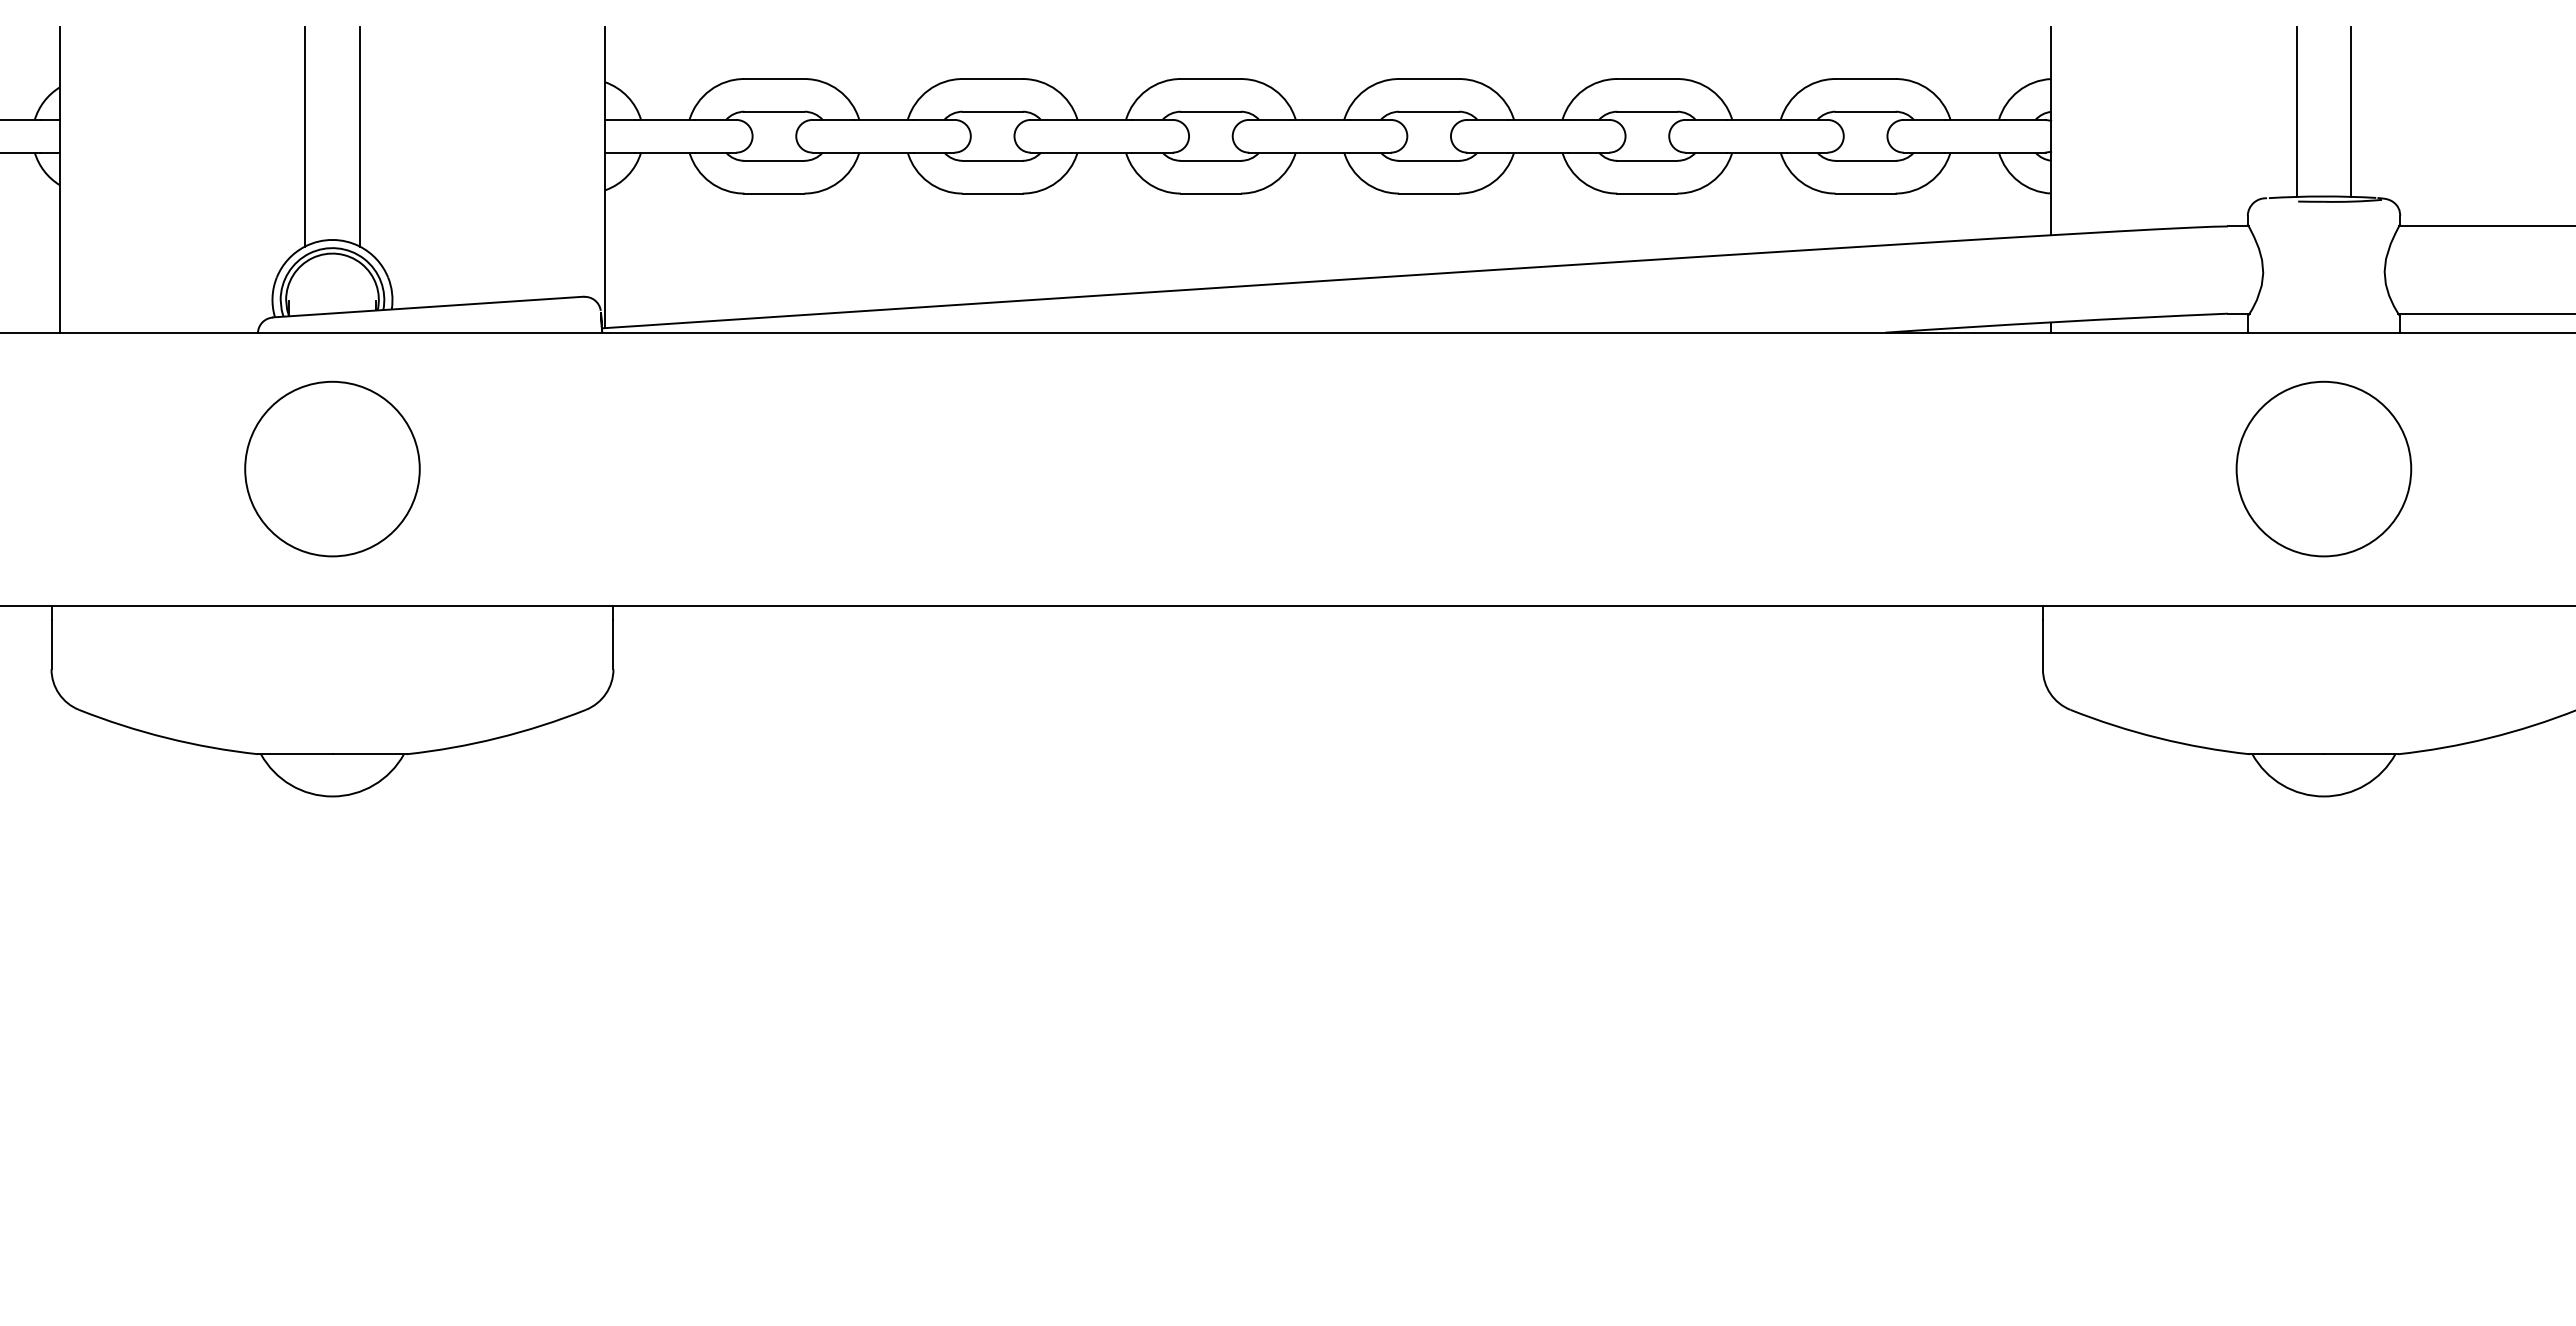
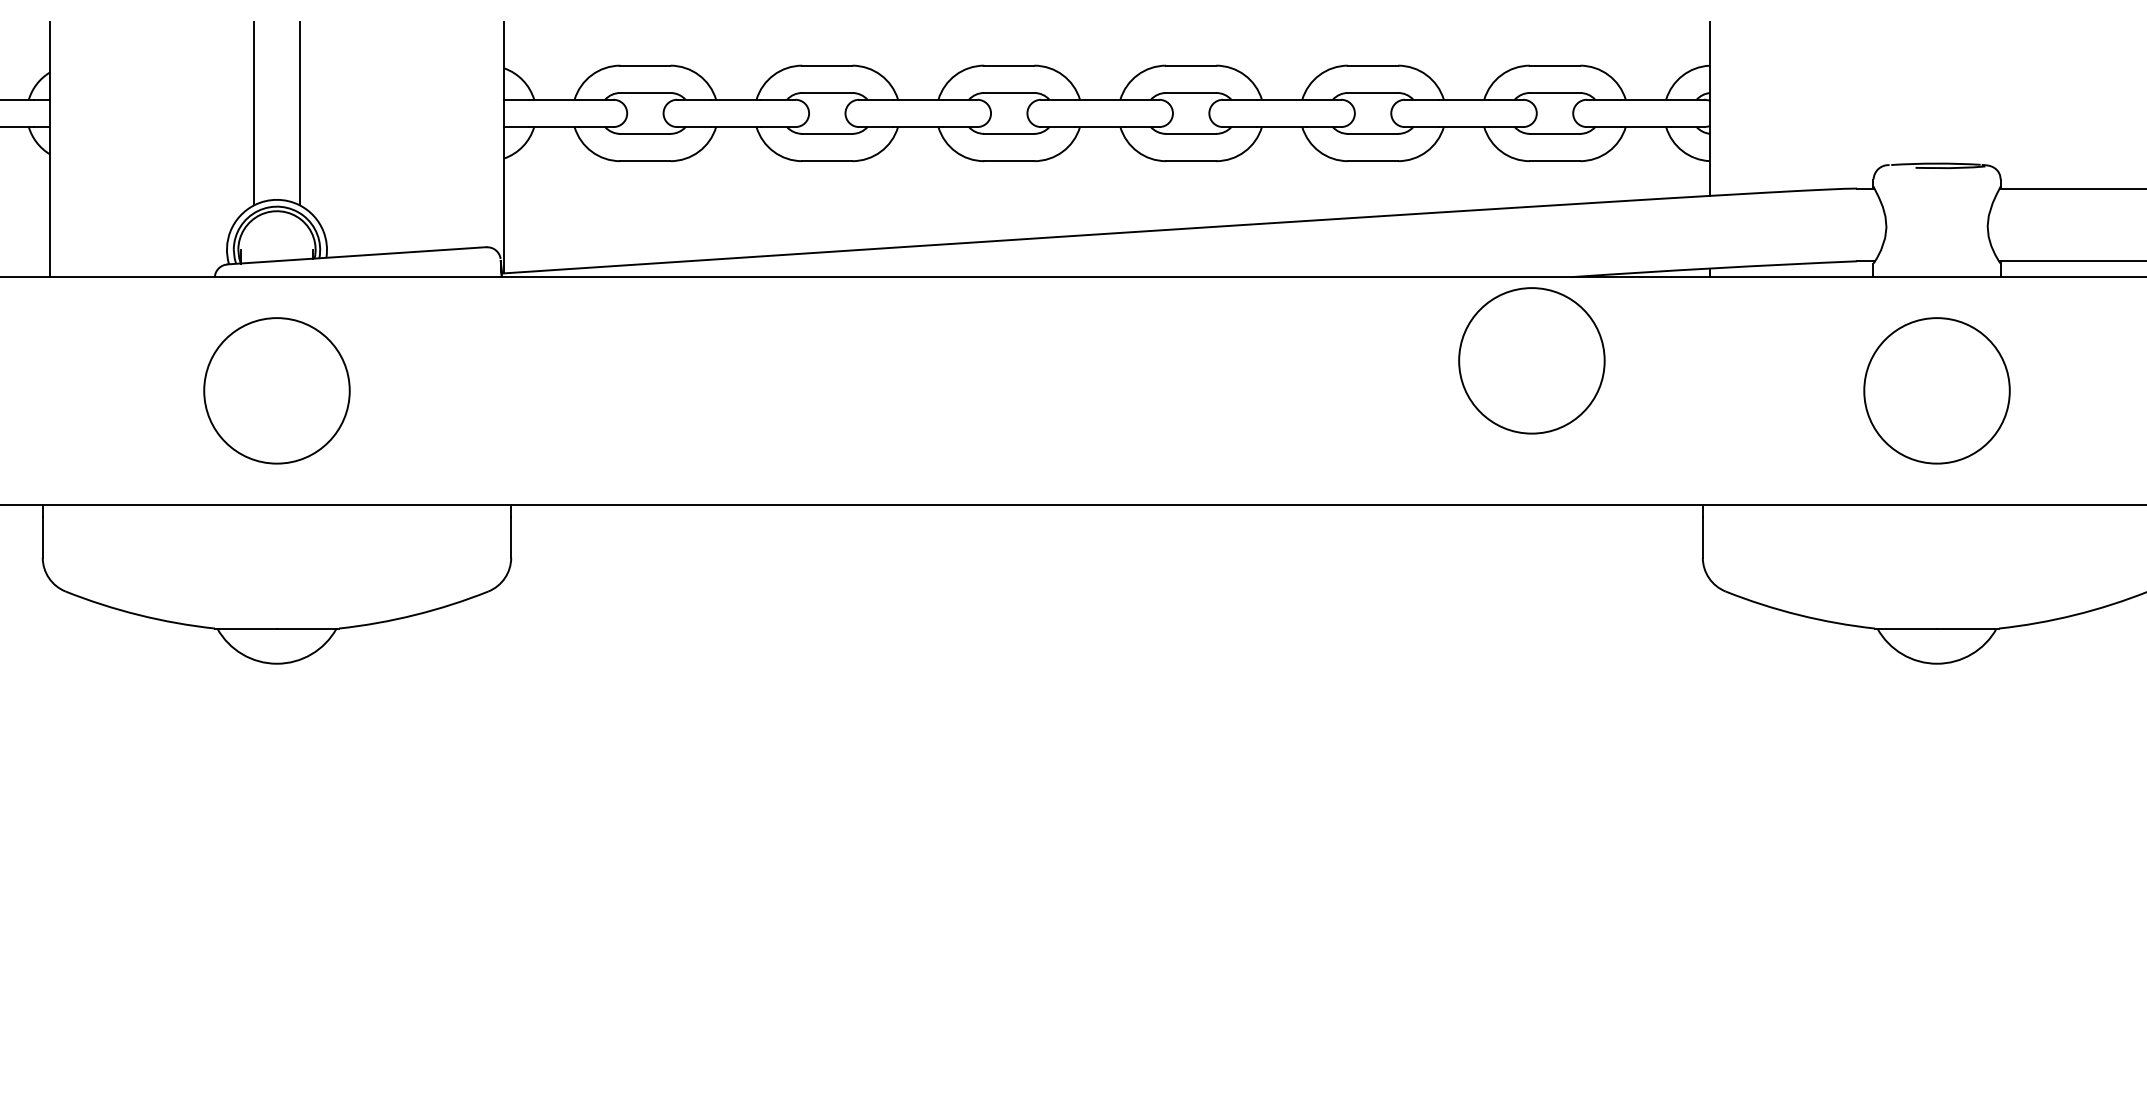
line: (2296, 111) -> (1914, 92), removed
line: (2351, 111) -> (1960, 92), removed
circle: (1837, 432) -> (1531, 360), added

